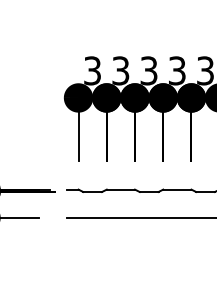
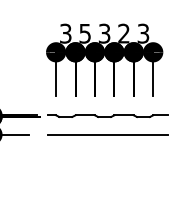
text: (121, 69) -> (85, 32), 3 -> 5
text: (176, 70) -> (123, 33), 3 -> 2

